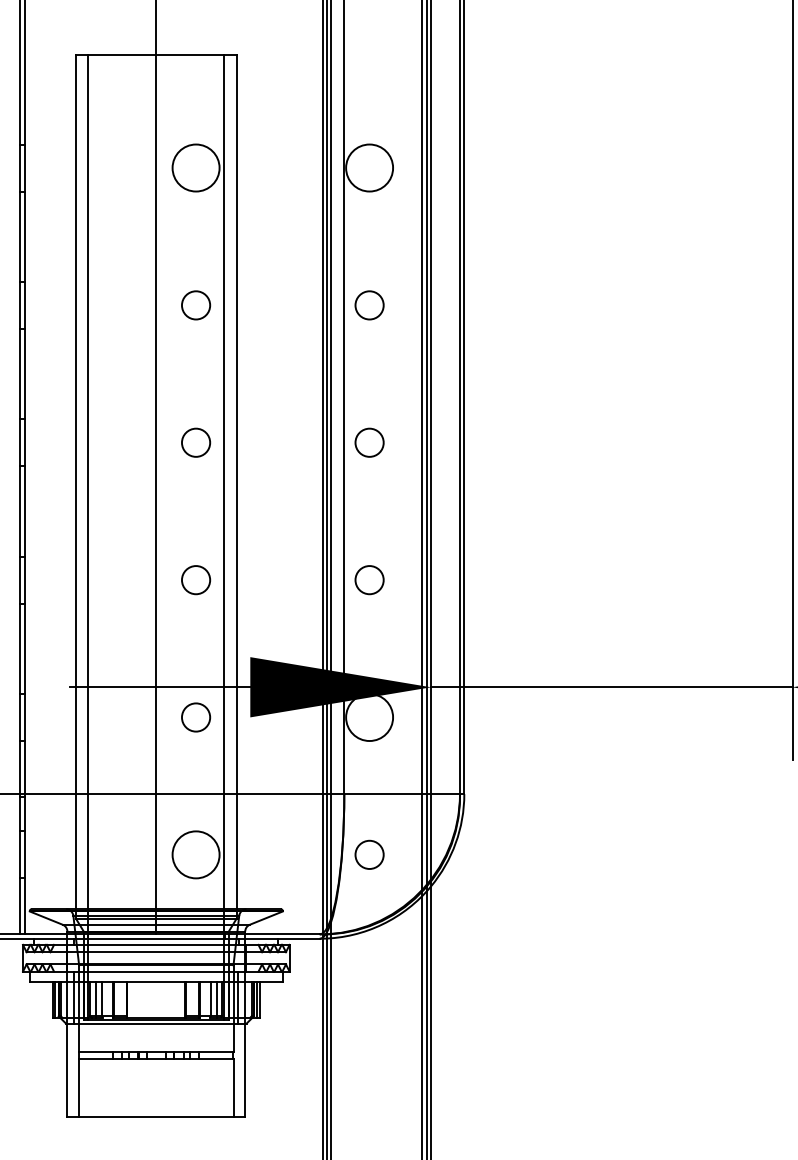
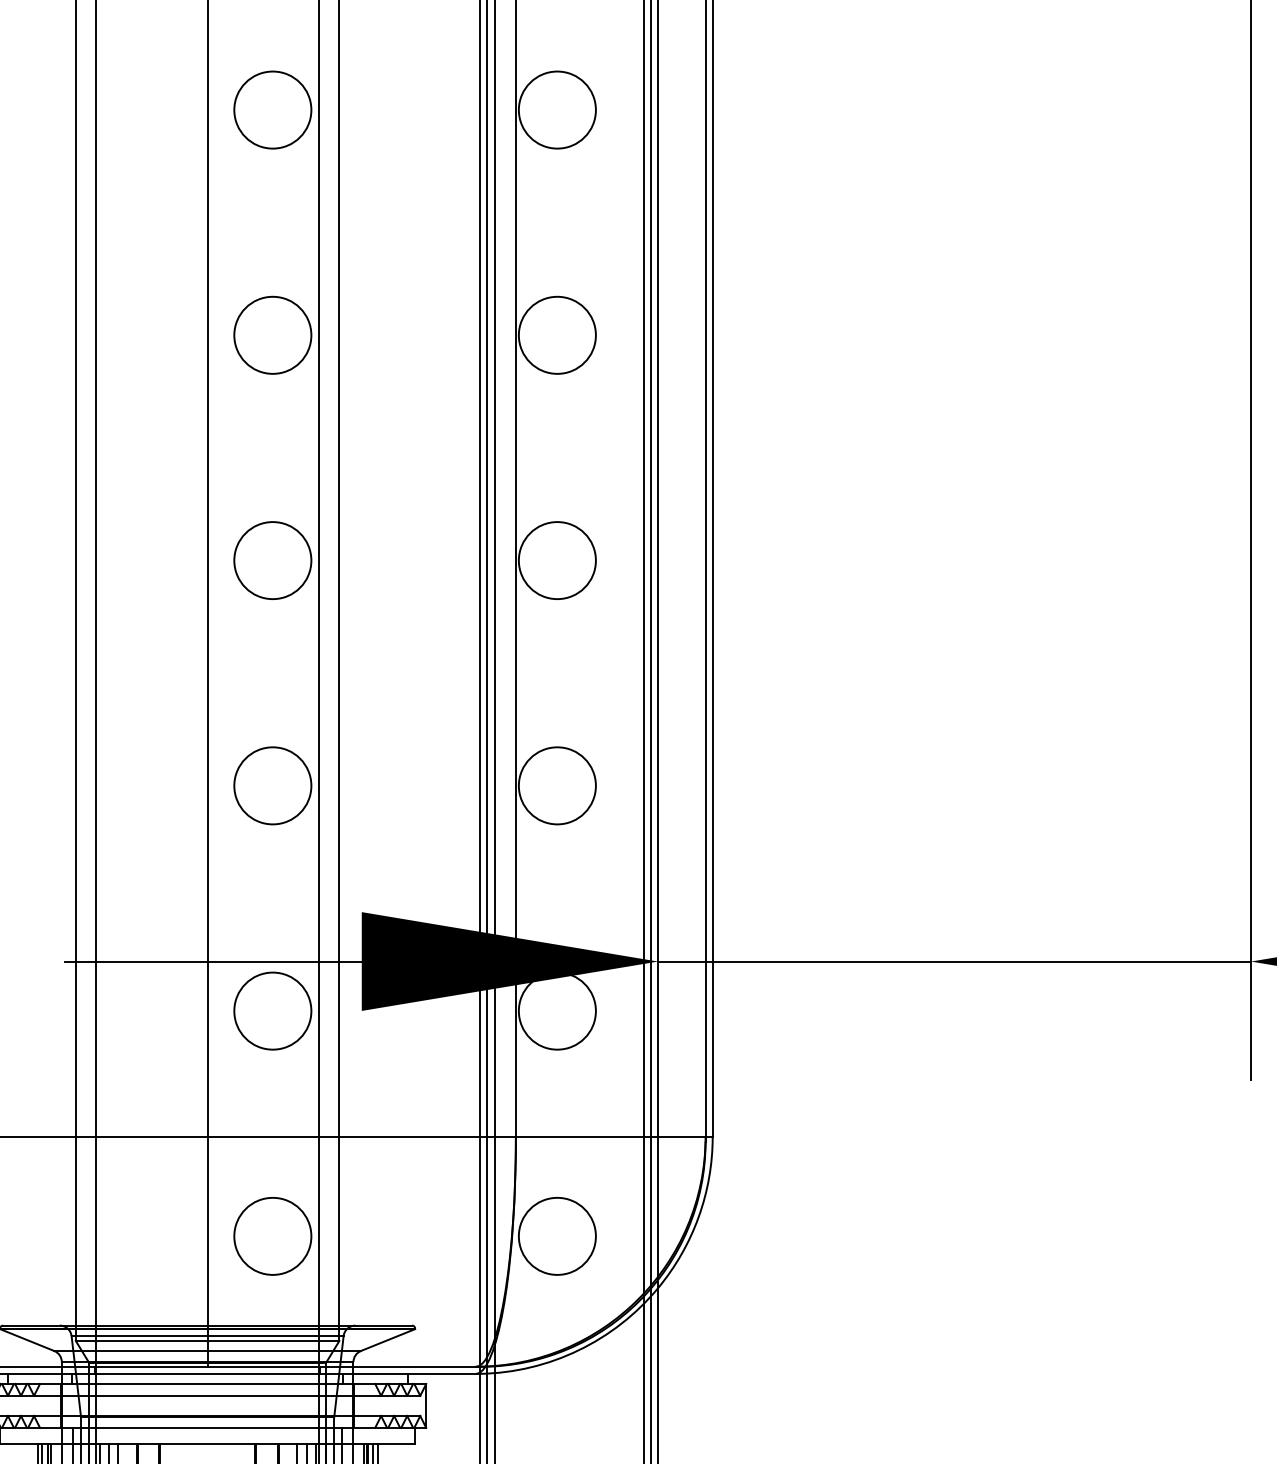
circle: (195, 304) -> (271, 333), size x1.67
circle: (369, 304) -> (557, 333), size x1.67
circle: (195, 442) -> (271, 560), size x1.67
circle: (369, 442) -> (557, 560), size x1.67
circle: (195, 579) -> (271, 784), size x1.67
circle: (369, 579) -> (557, 784), size x1.67
circle: (195, 717) -> (271, 1011), size x1.67
circle: (369, 854) -> (557, 1235), size x1.67

